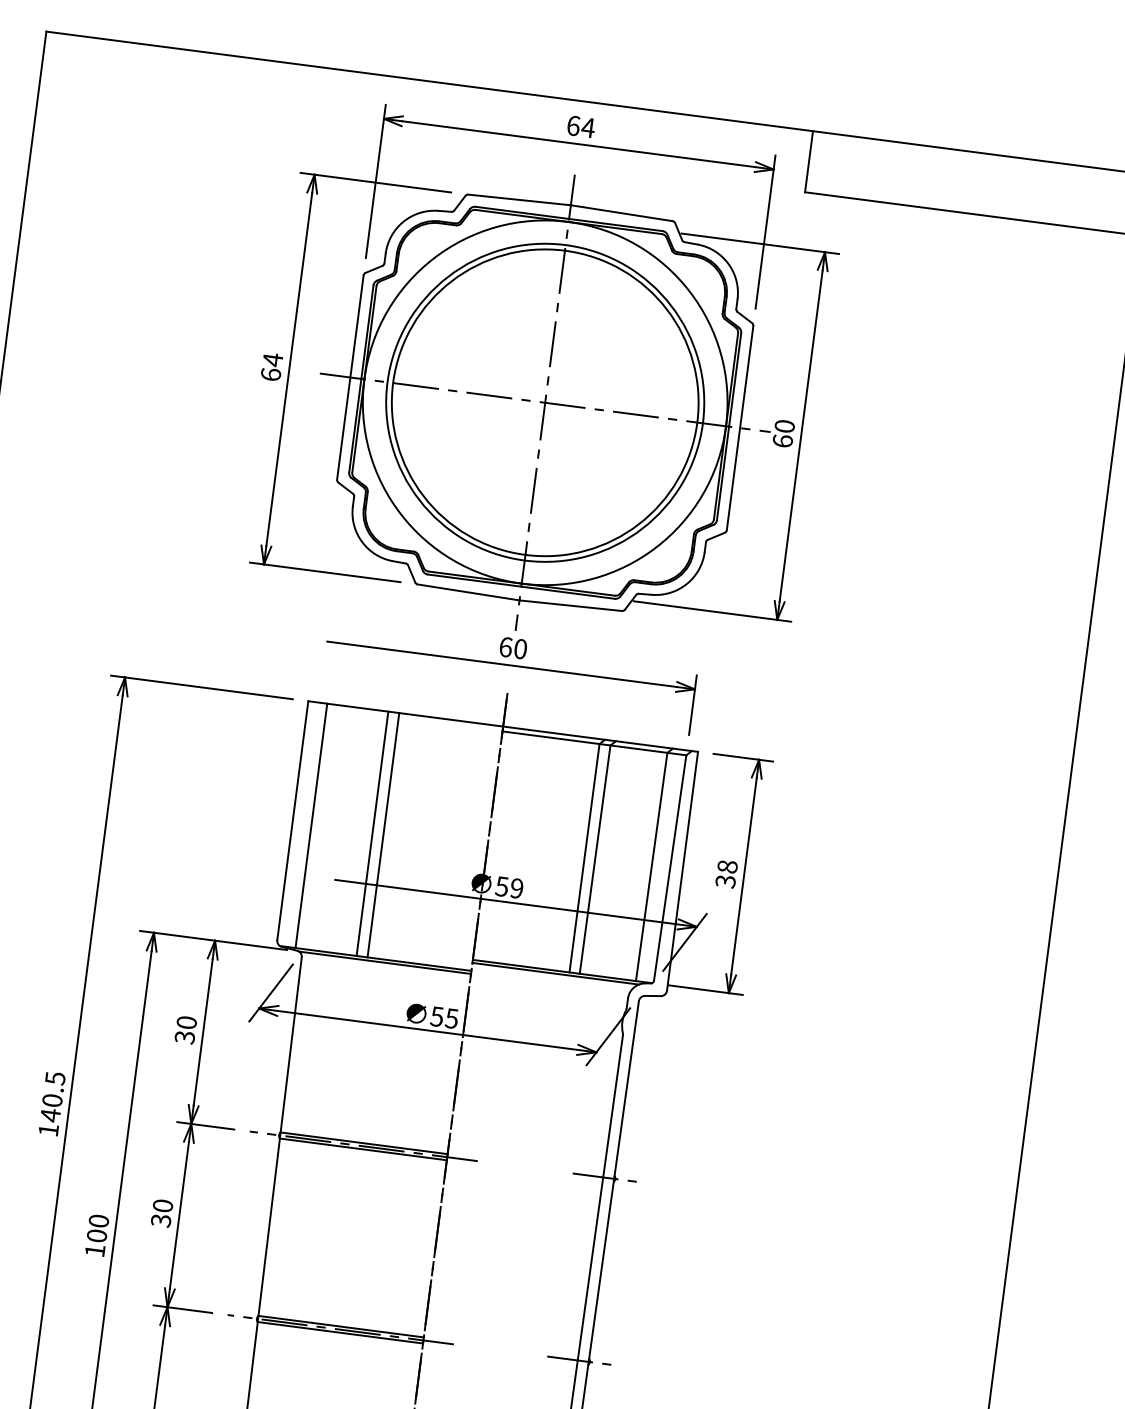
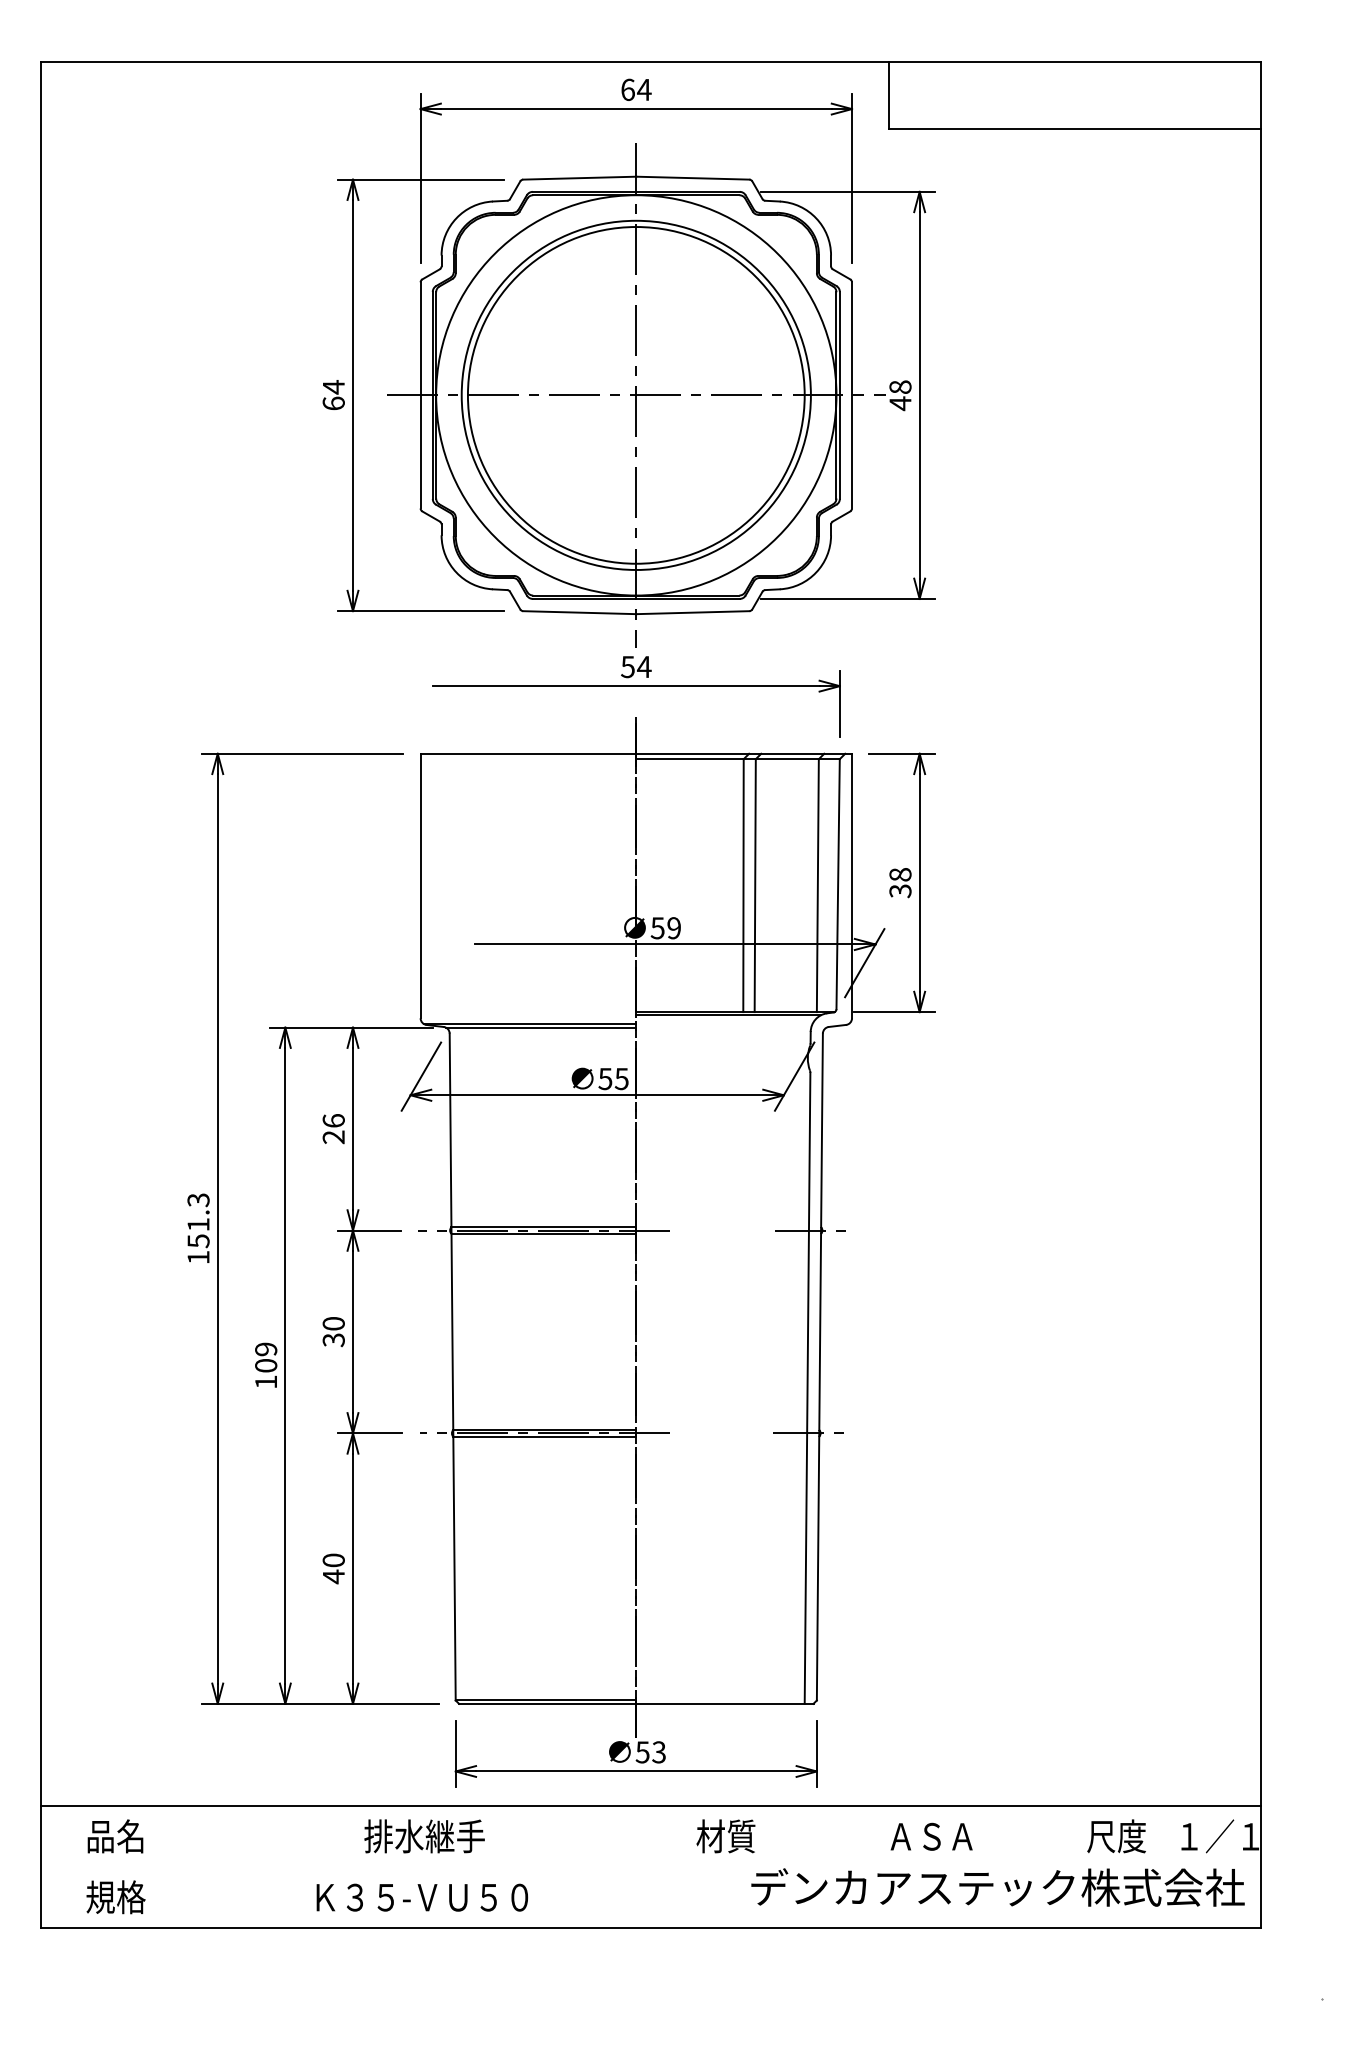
text: (783, 433) -> (900, 395), 60 -> 48
text: (513, 647) -> (636, 666), 60 -> 54
line: (311, 825) -> (441, 888), removed
line: (372, 833) -> (509, 888), removed
line: (383, 834) -> (521, 888), removed
text: (185, 1030) -> (333, 1129), 30 -> 26
text: (52, 1096) -> (198, 1220), 140.5 -> 151.3
text: (99, 1221) -> (266, 1349), 100 -> 109

